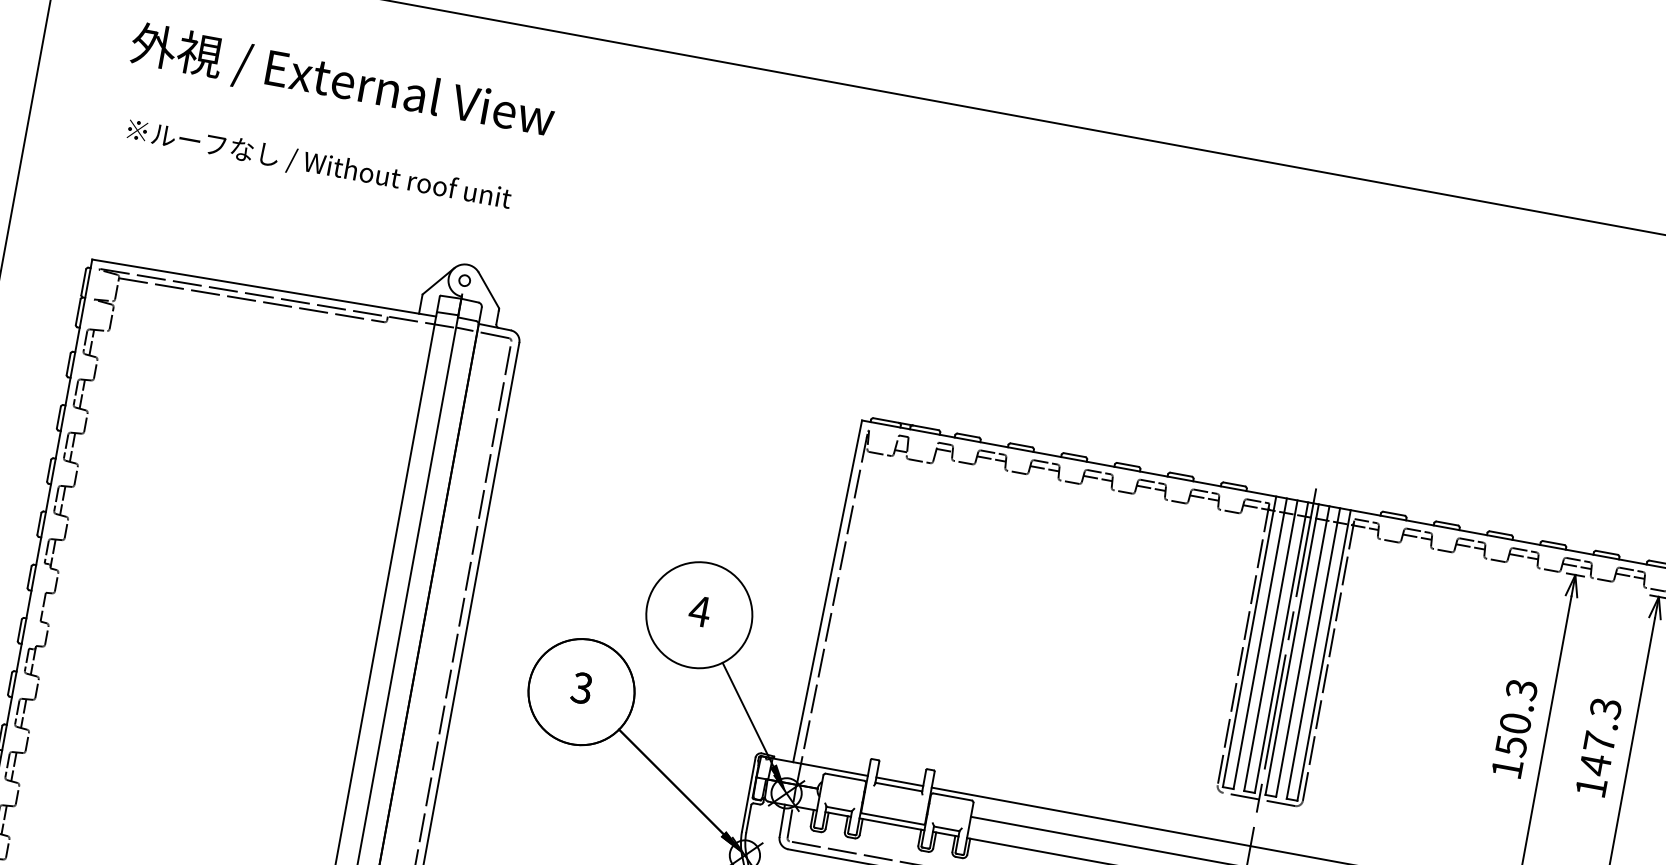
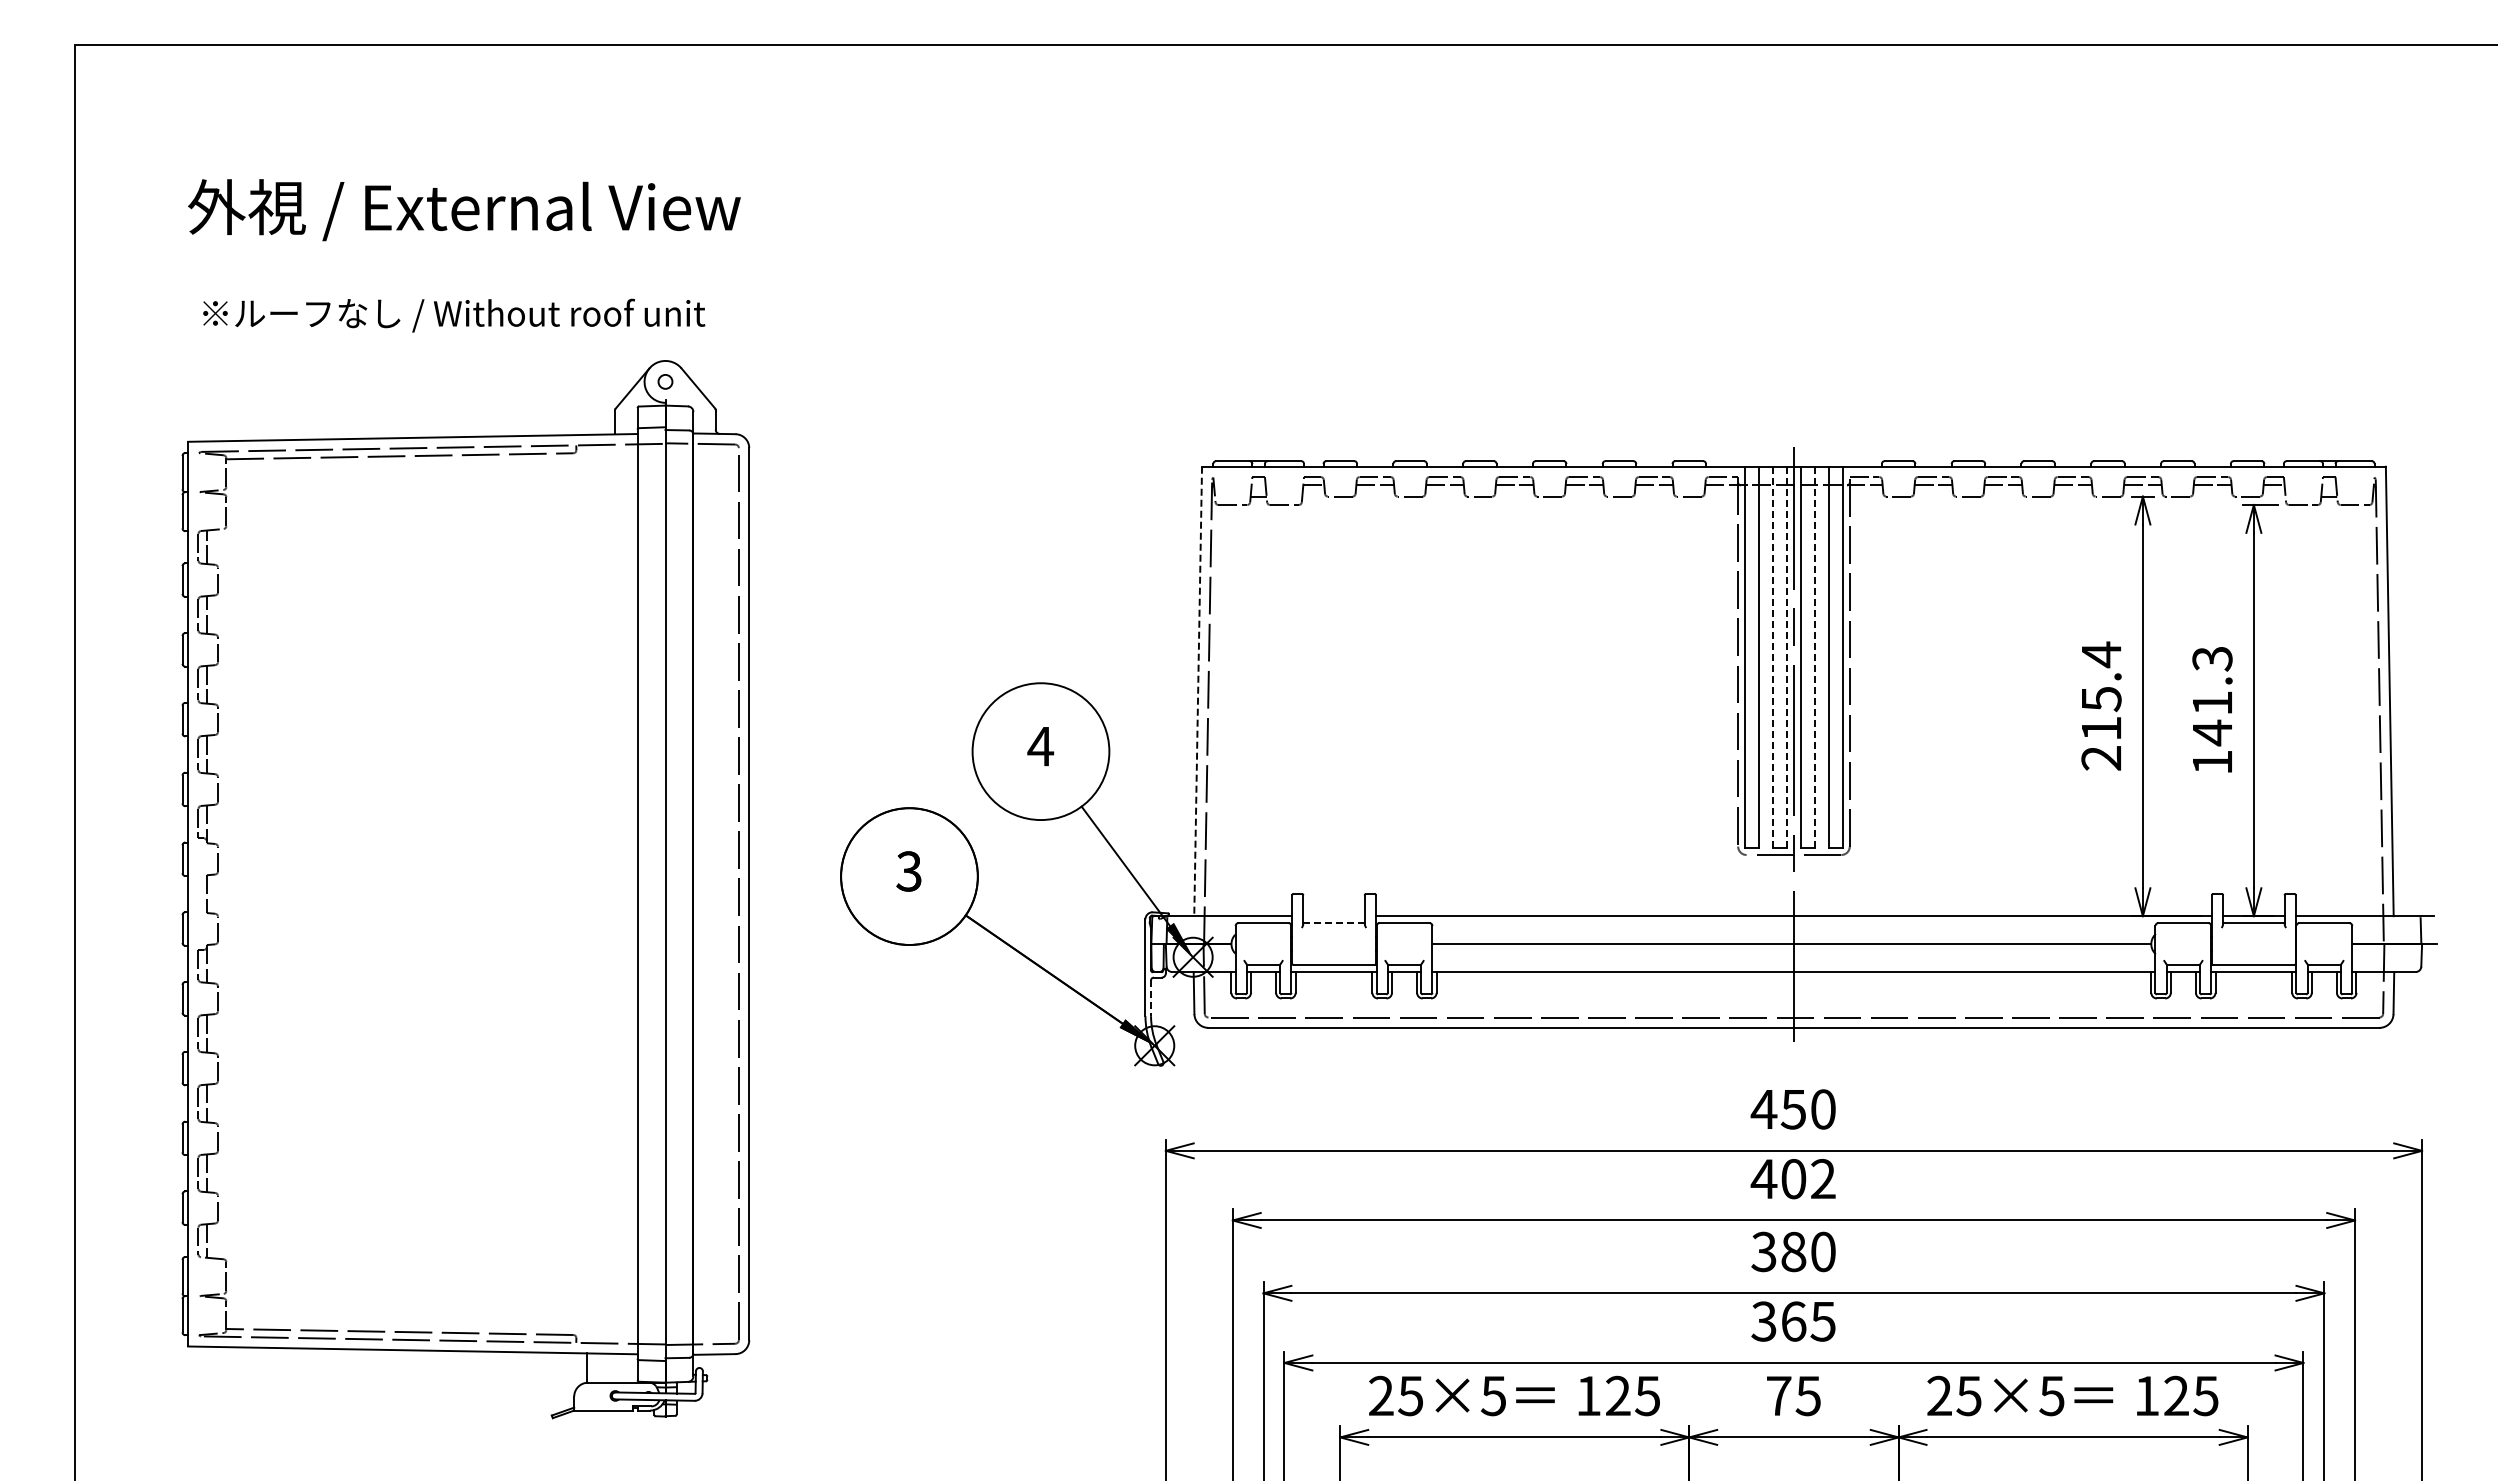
text: (342, 82) -> (464, 210), moved
text: (319, 165) -> (454, 315), moved
line: (827, 591) -> (1198, 691), solid -> dashed
line: (1271, 645) -> (1773, 656), solid -> dashed
line: (1281, 647) -> (1786, 657), solid -> dashed
line: (1302, 651) -> (1814, 657), solid -> dashed
text: (1514, 728) -> (2101, 705), 150.3 -> 215.4
text: (1599, 742) -> (2212, 703), 147.3 -> 141.3
line: (899, 781) -> (1333, 916), removed
line: (899, 787) -> (1334, 923), solid -> dashed
line: (749, 818) -> (1151, 998), solid -> dashed

